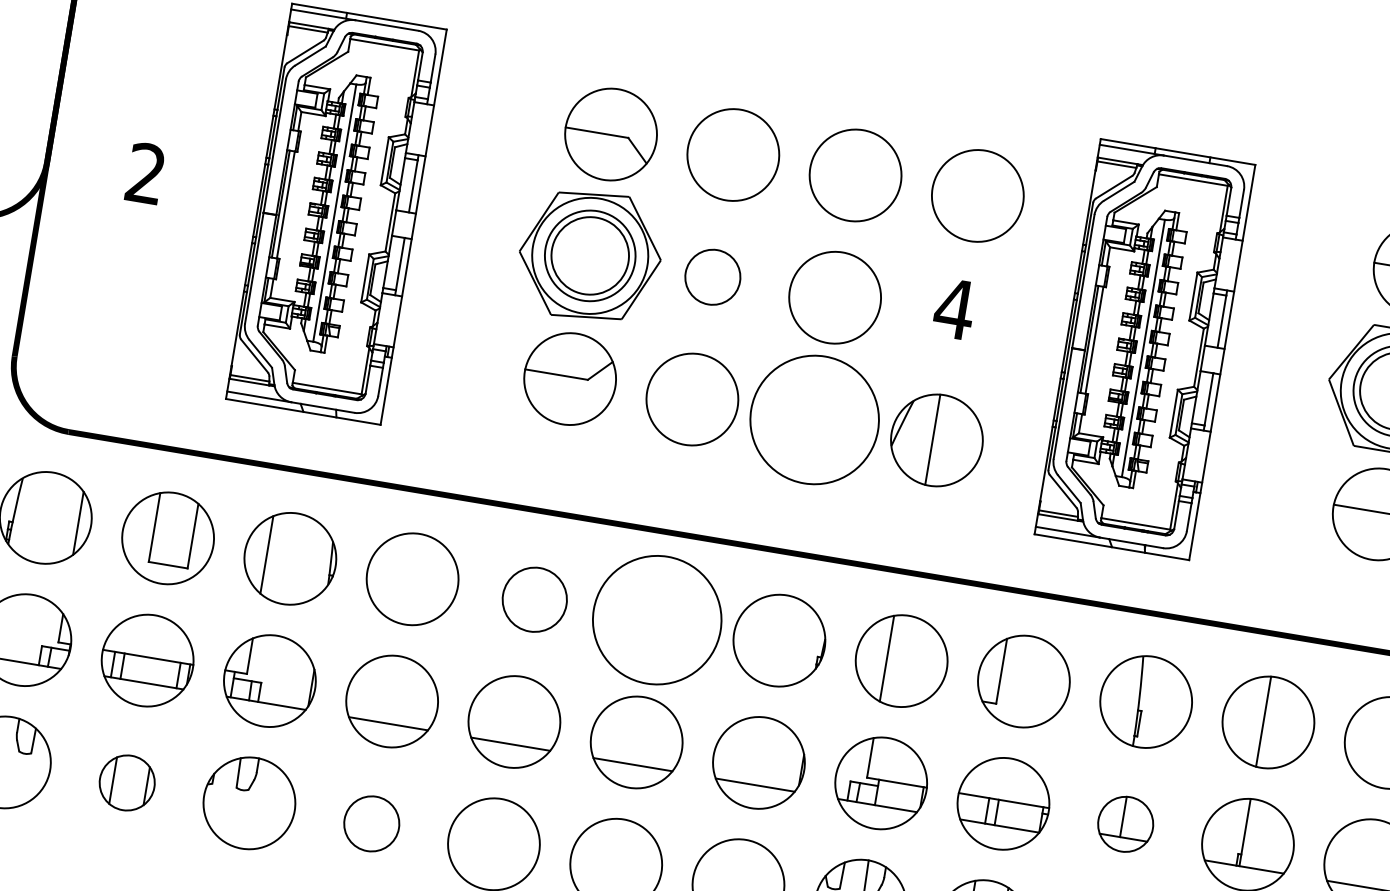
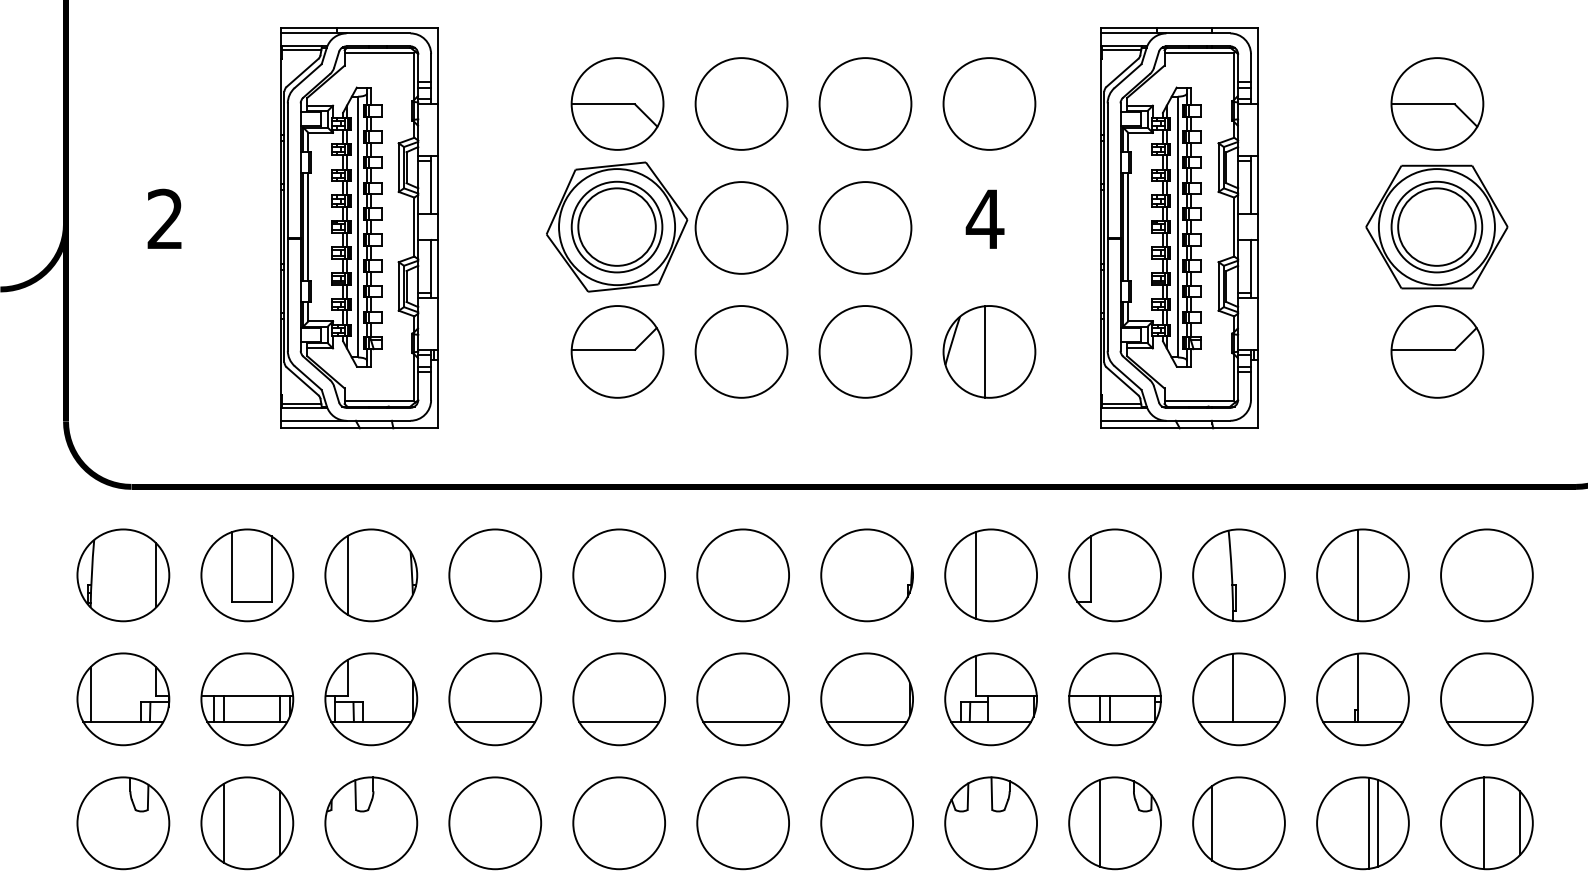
circle: (712, 276) -> (741, 227), size x1.67
circle: (814, 419) -> (865, 351), size x0.71
circle: (534, 599) -> (618, 575), size x1.43
circle: (656, 620) -> (742, 575), size x0.71
part: (127, 783) -> (247, 823), size x1.67
circle: (371, 824) -> (495, 823), size x1.67
part: (1125, 824) -> (1238, 699), size x1.67

